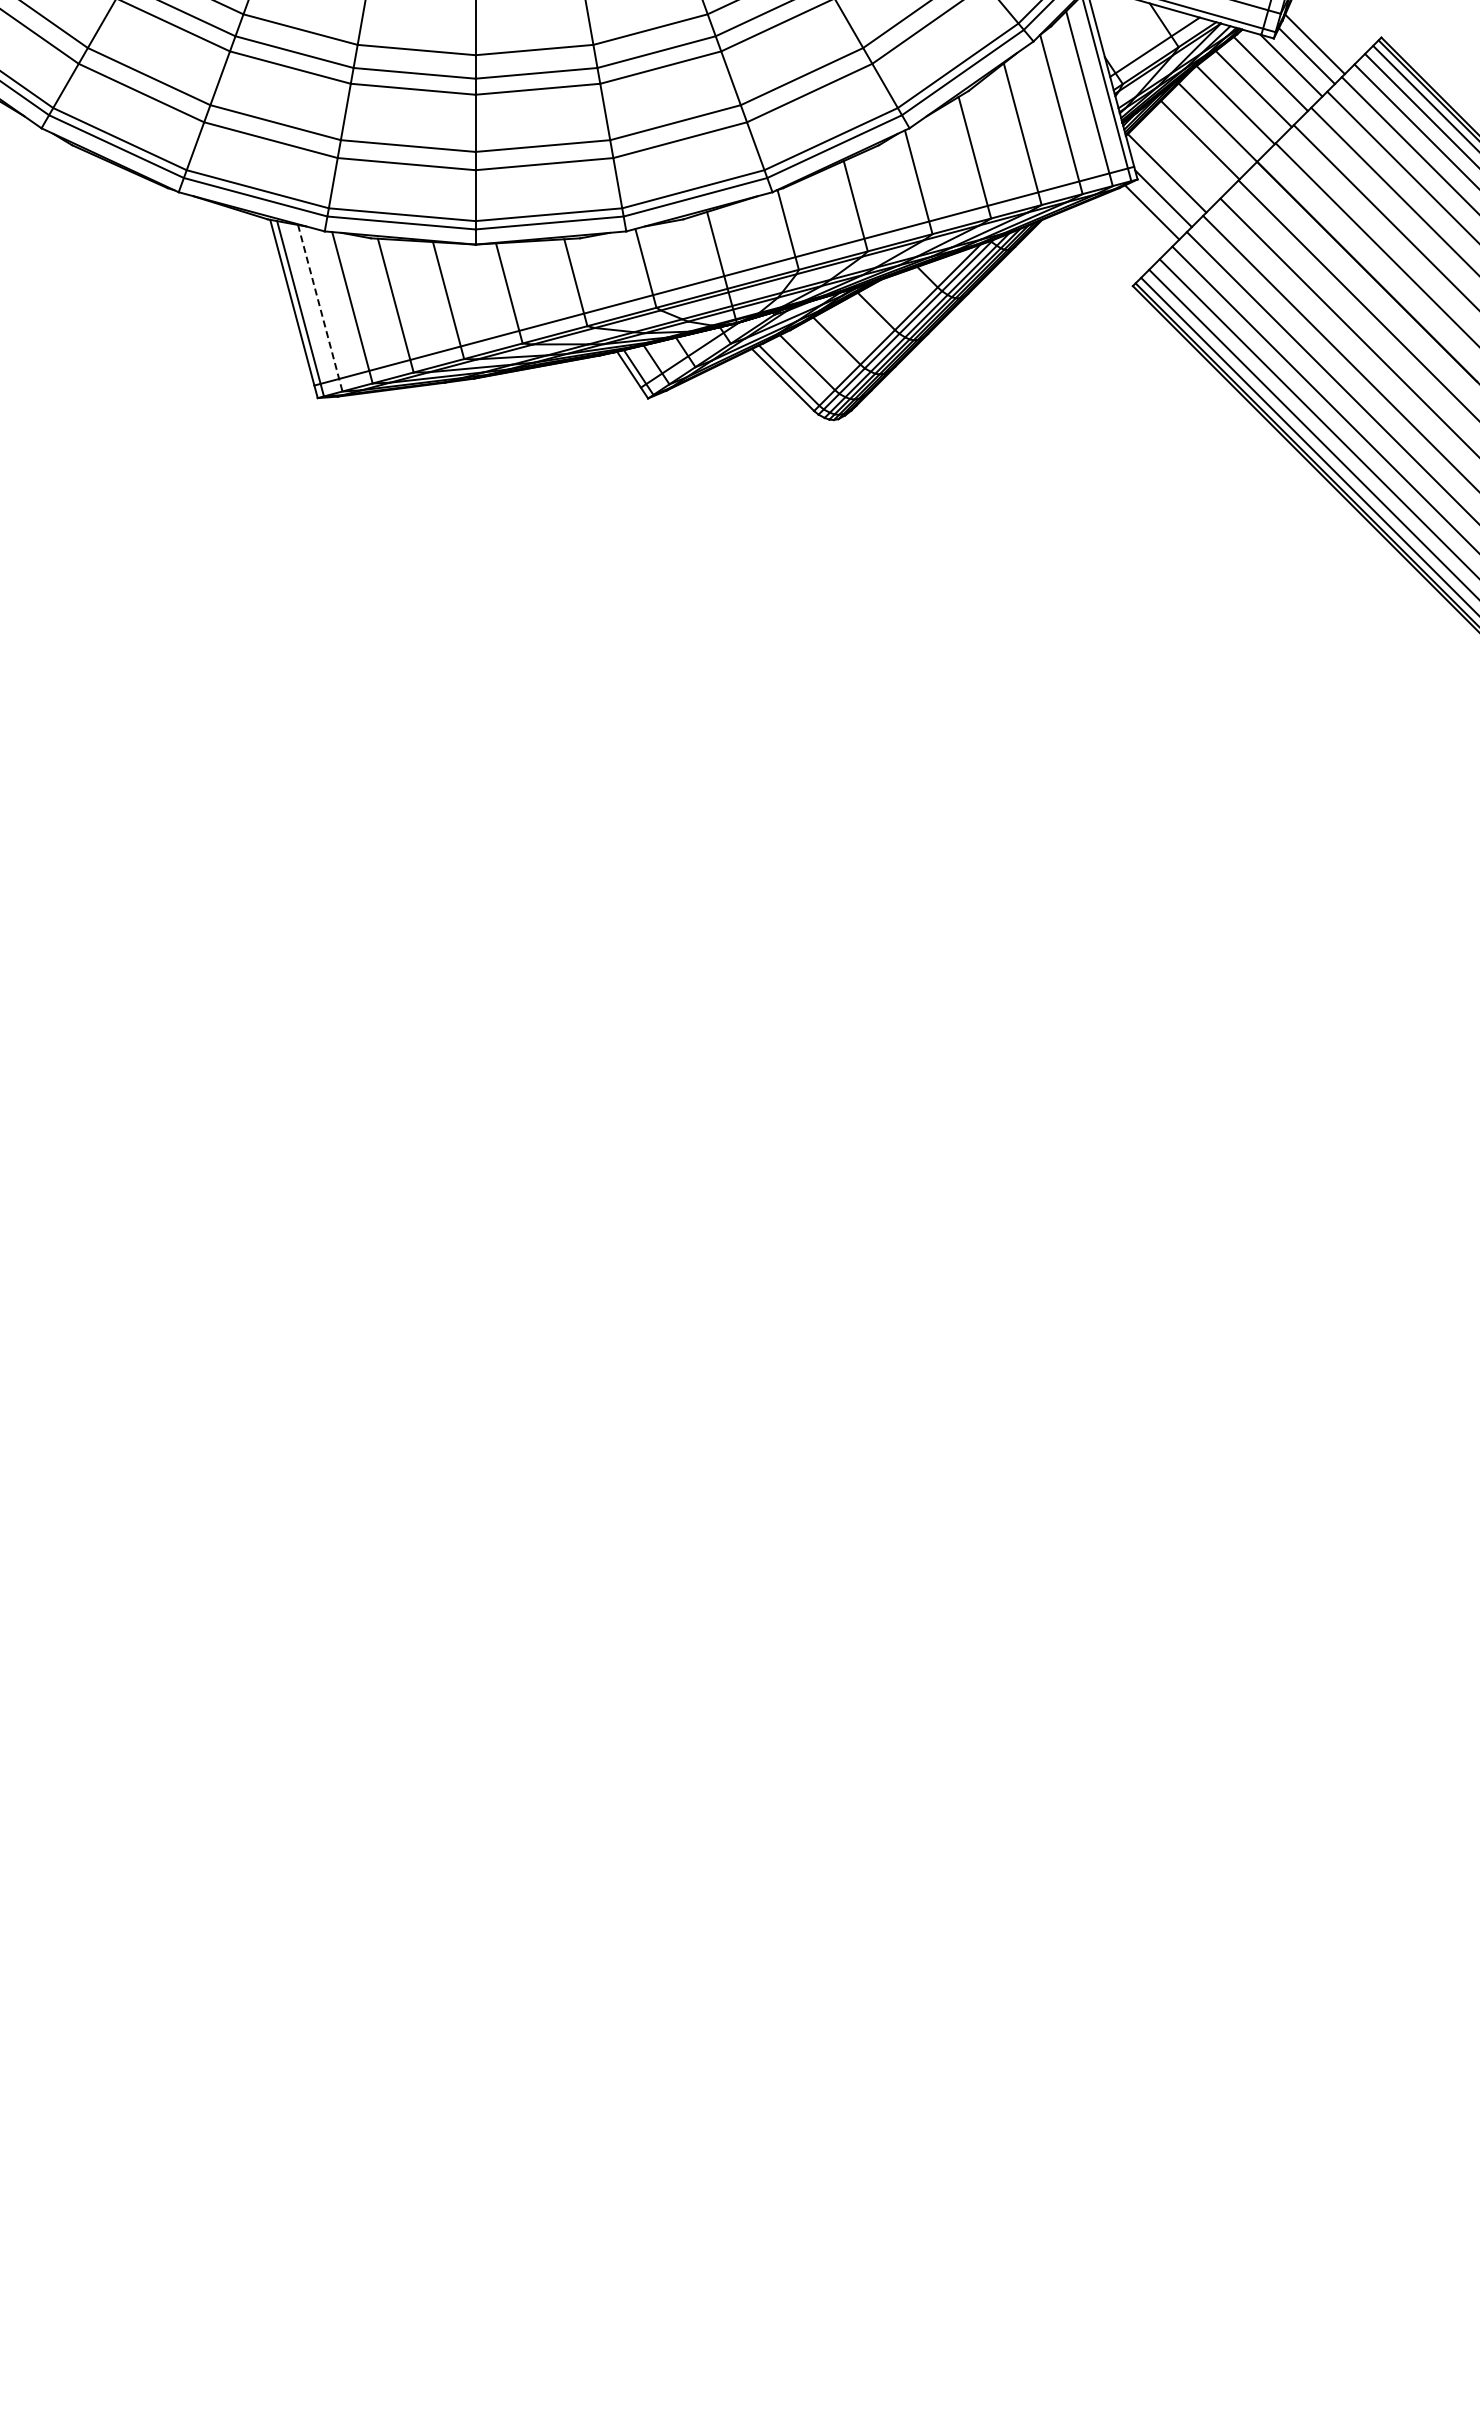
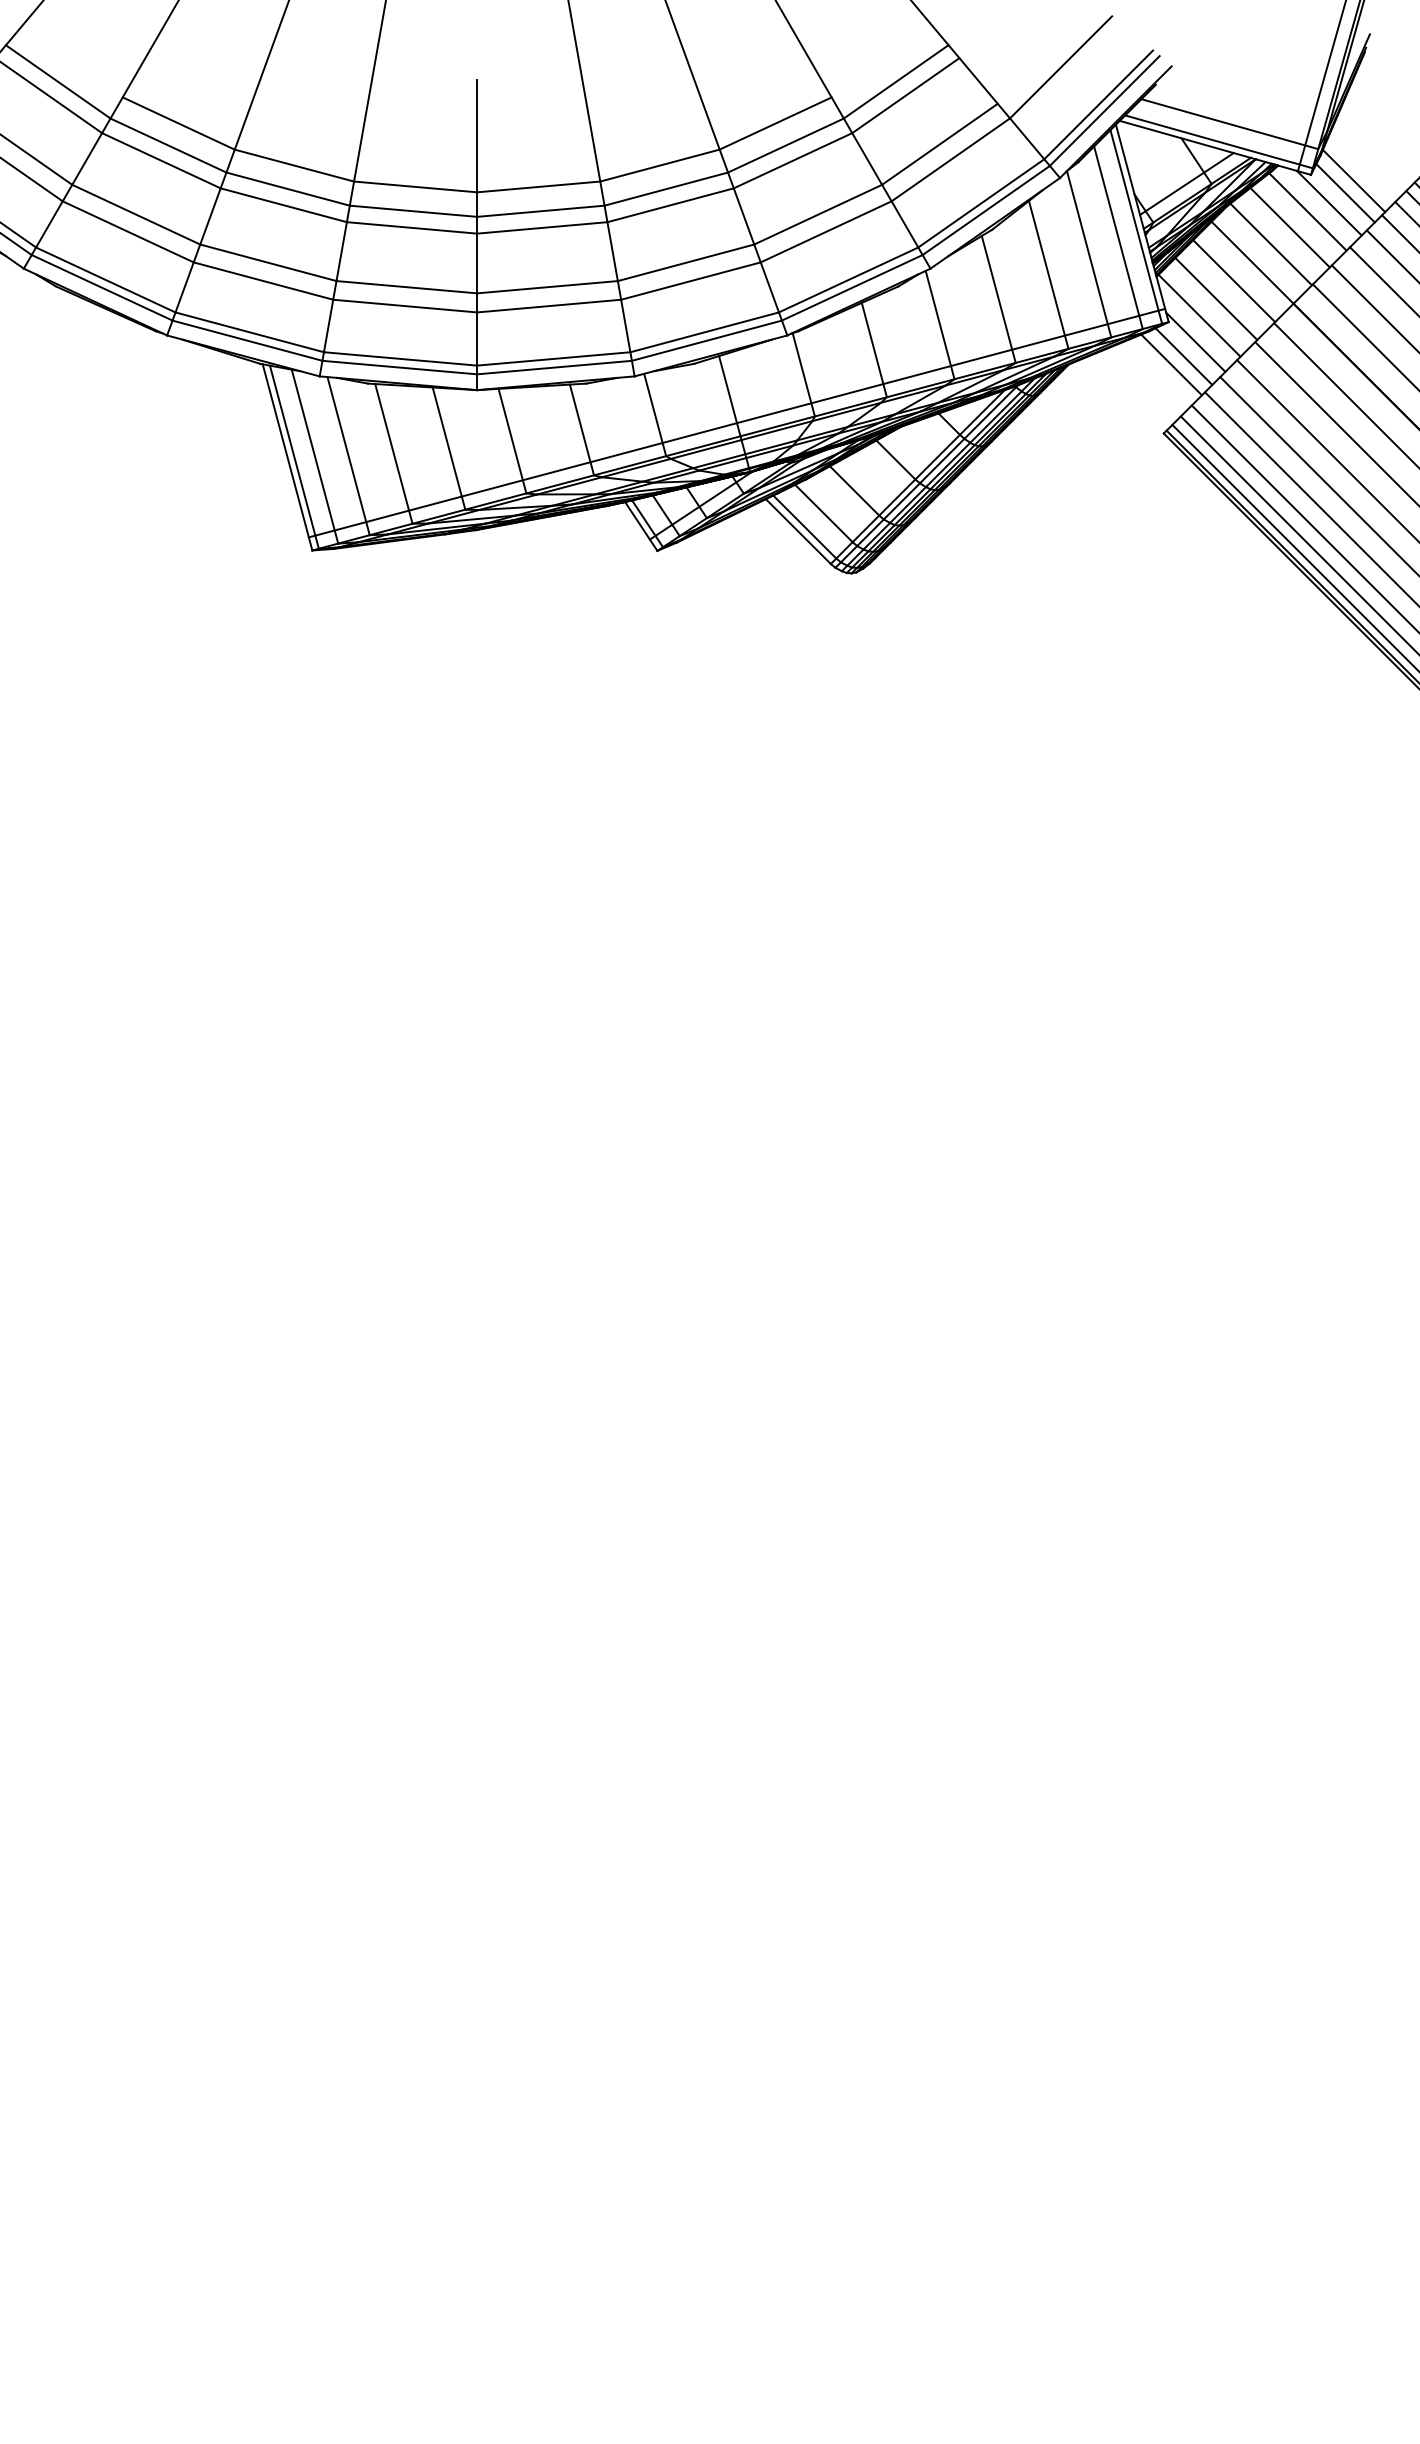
line: (1182, 157) -> (1215, 299), added
line: (1140, 220) -> (1171, 364), added
line: (320, 308) -> (315, 456), dashed -> solid

